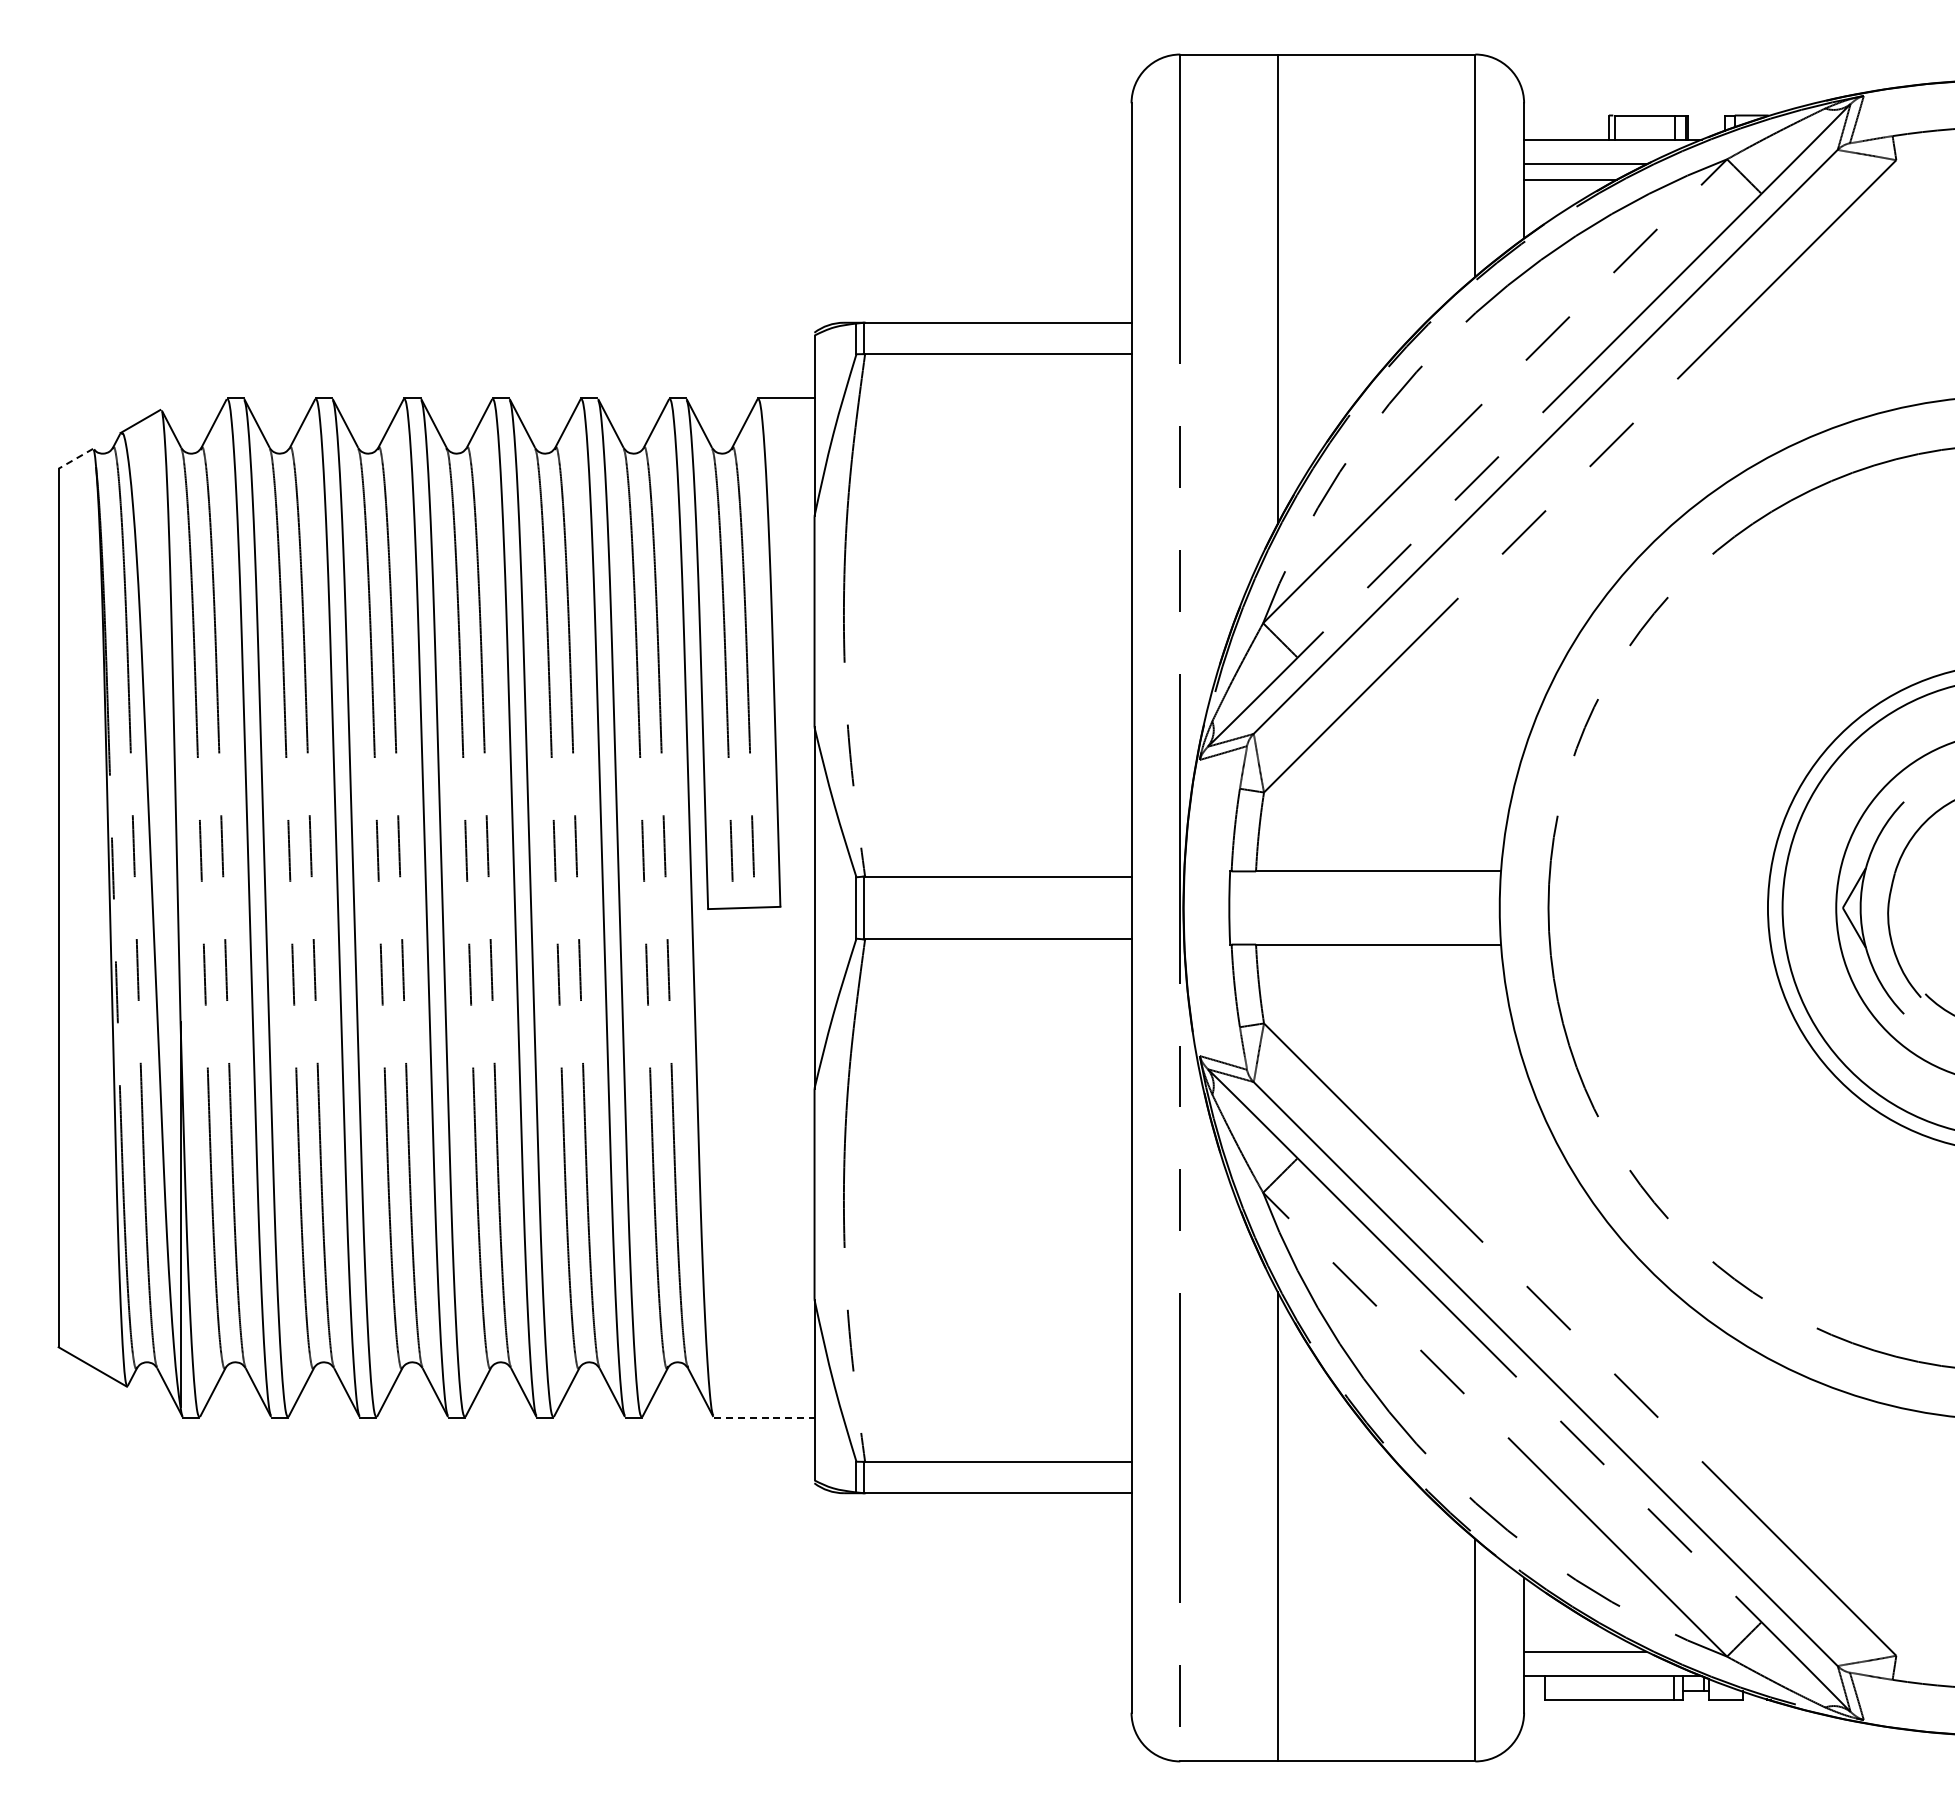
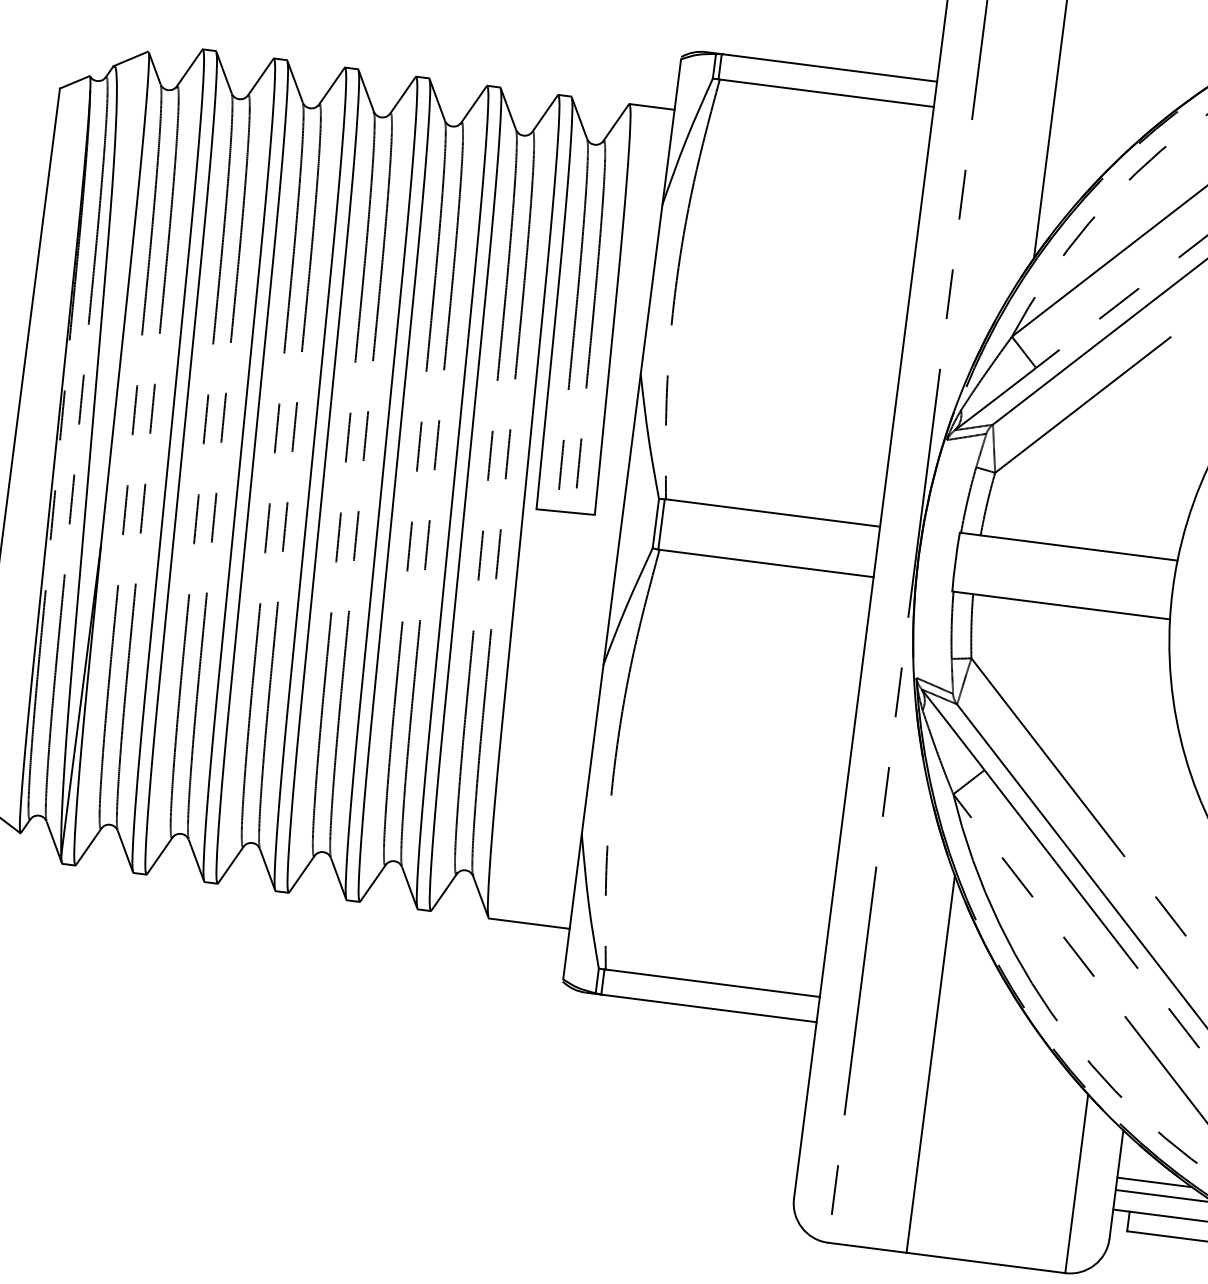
line: (75, 458) -> (74, 82), dashed -> solid
line: (764, 1417) -> (529, 923), dashed -> solid
line: (1570, 1636) -> (1154, 1182), added

